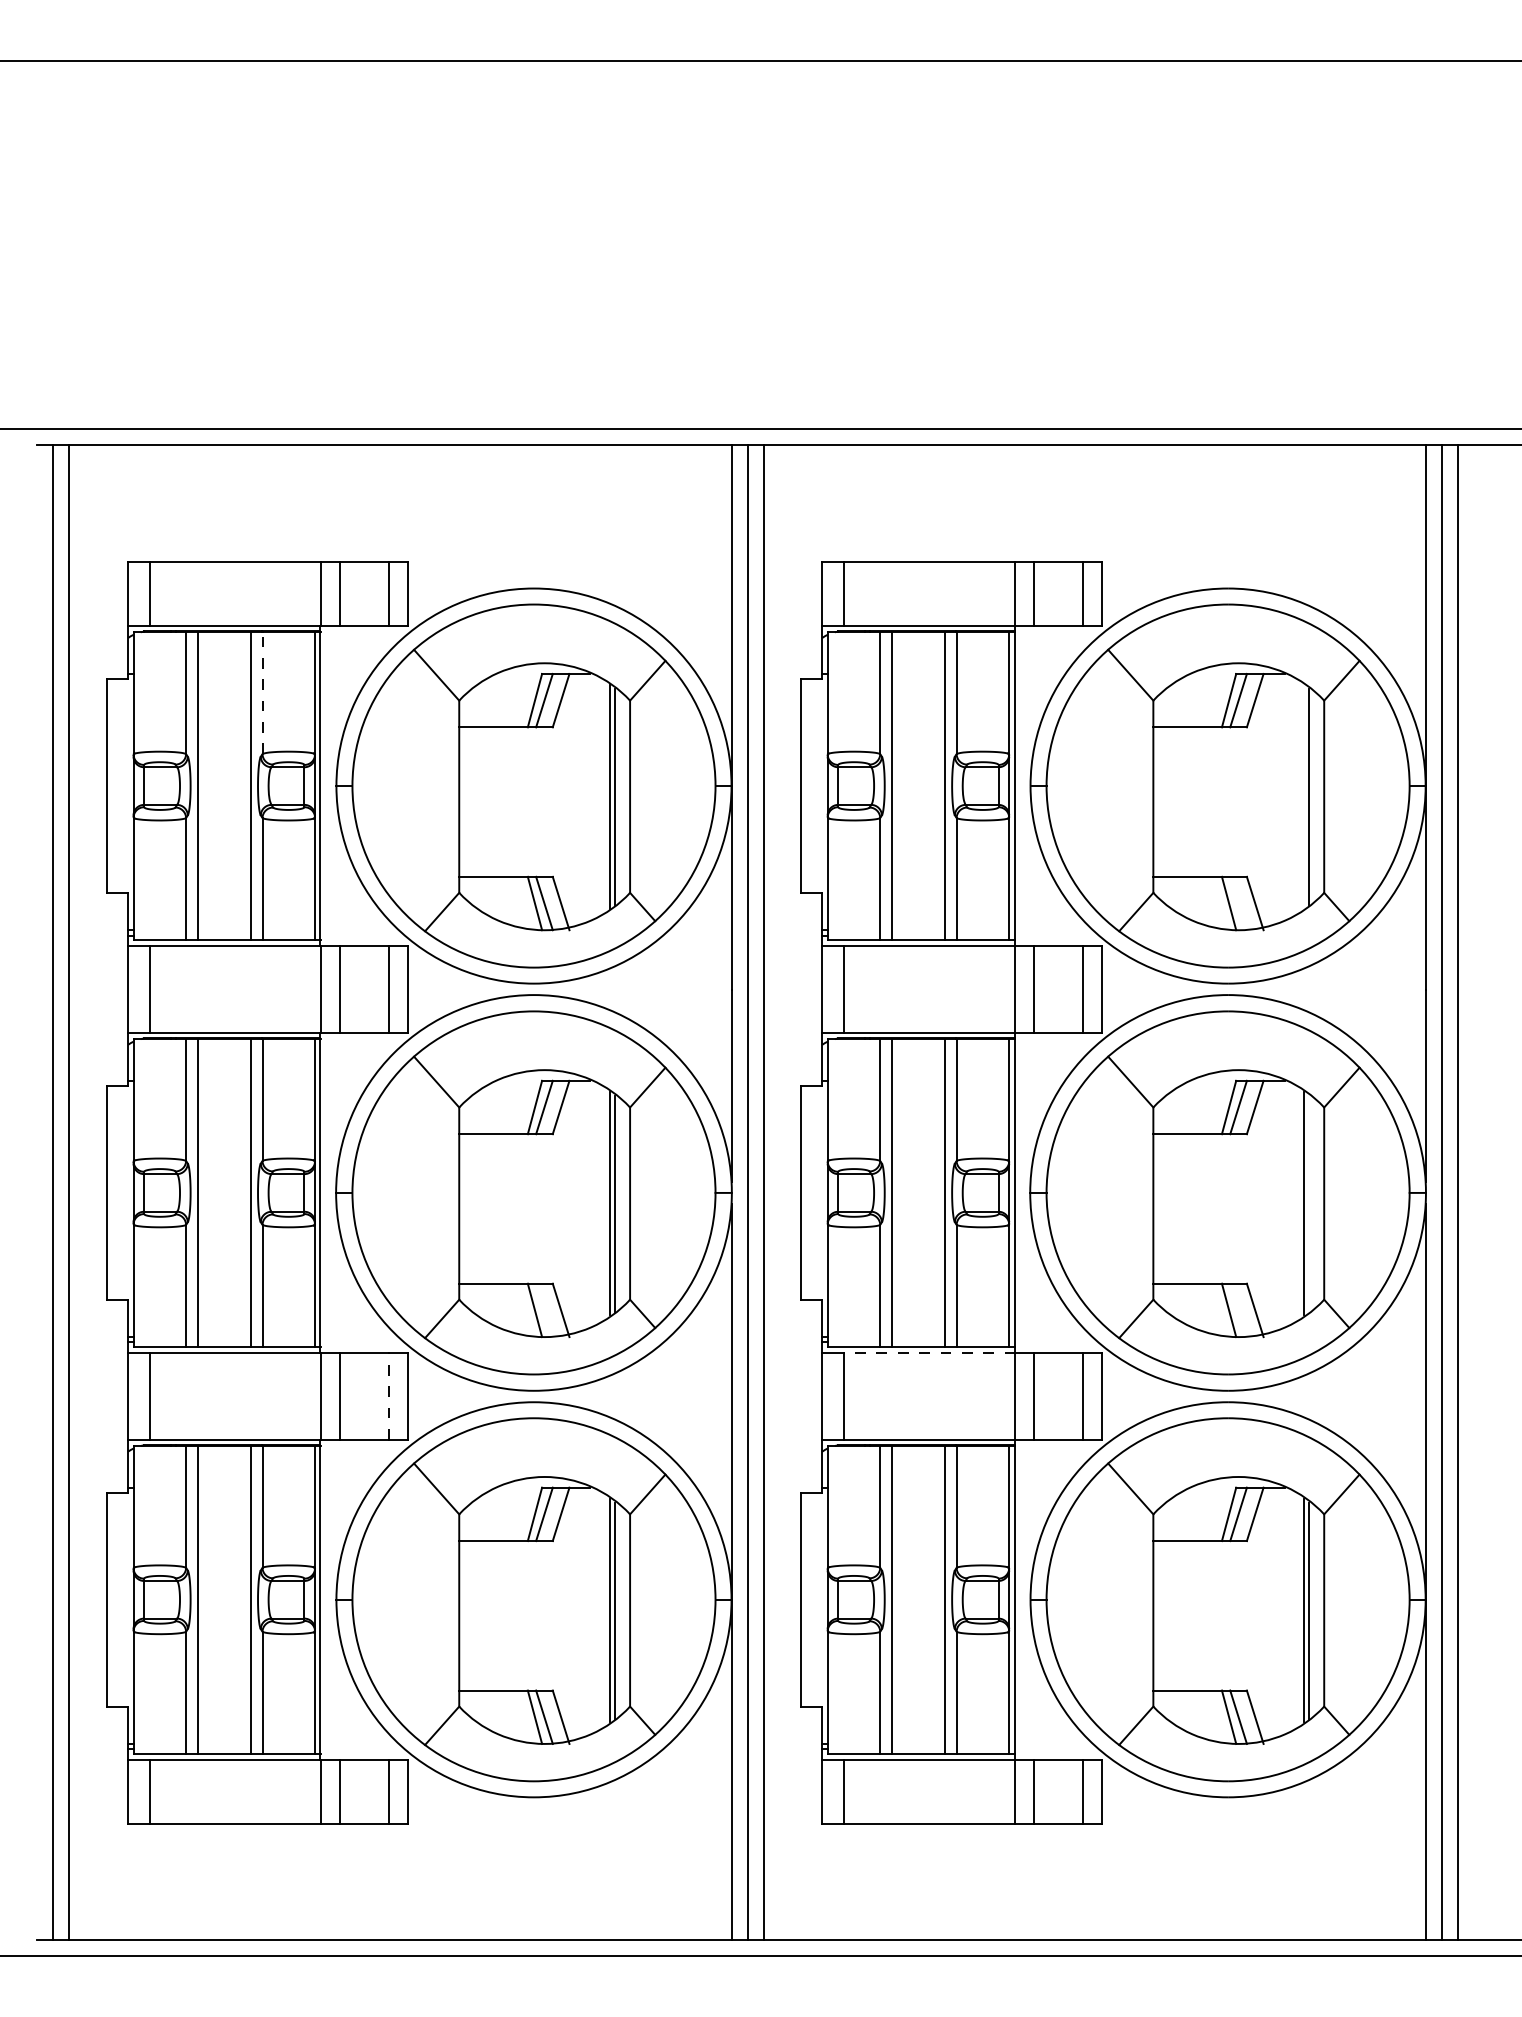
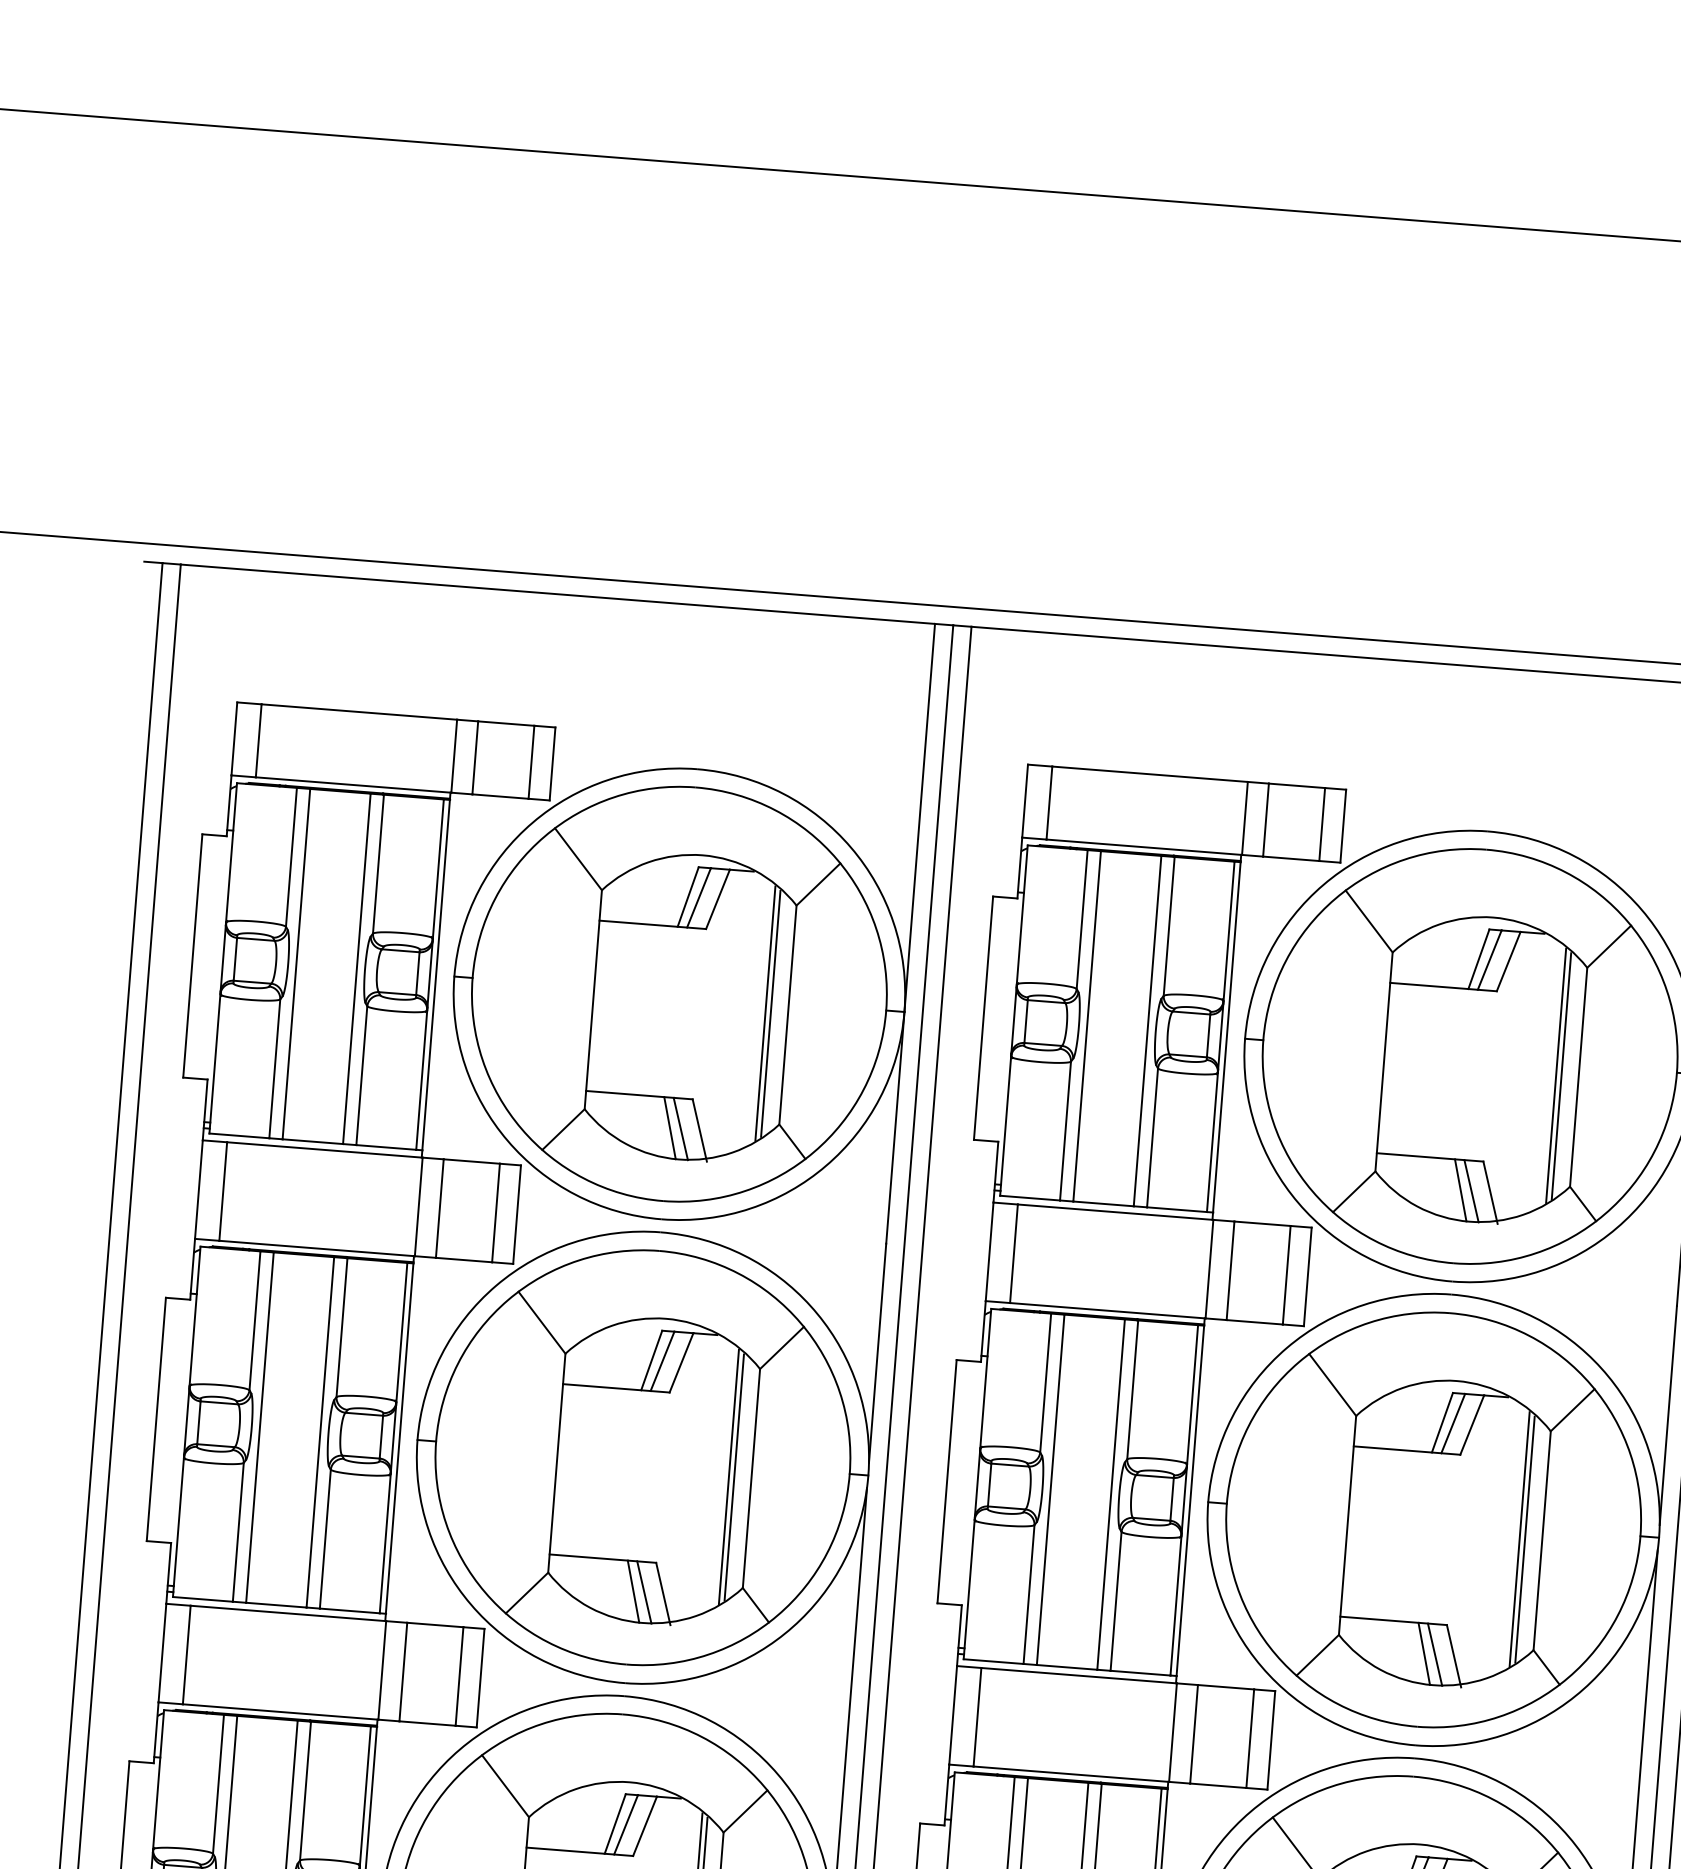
line: (262, 693) -> (378, 864), dashed -> solid
line: (1304, 796) -> (1556, 1075), added
line: (1238, 903) -> (1471, 1191), added
line: (1309, 1203) -> (1525, 1539), added
line: (544, 1310) -> (644, 1592), added
line: (1238, 1310) -> (1434, 1654), added
line: (929, 1353) -> (1079, 1676), dashed -> solid
line: (389, 1395) -> (460, 1675), dashed -> solid

